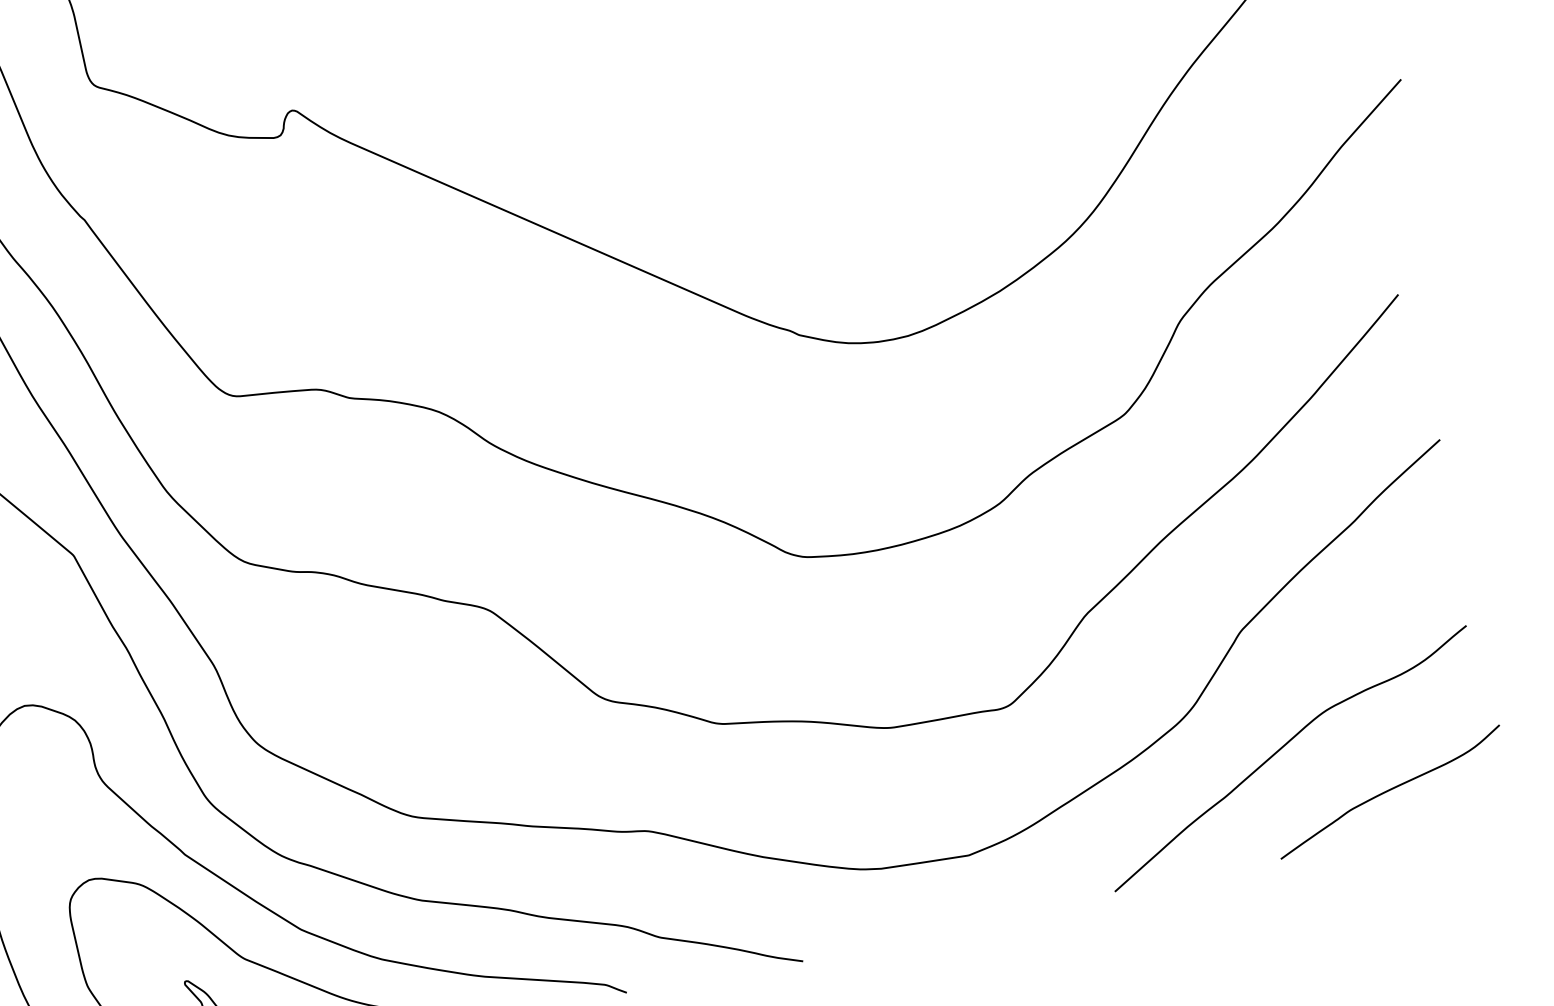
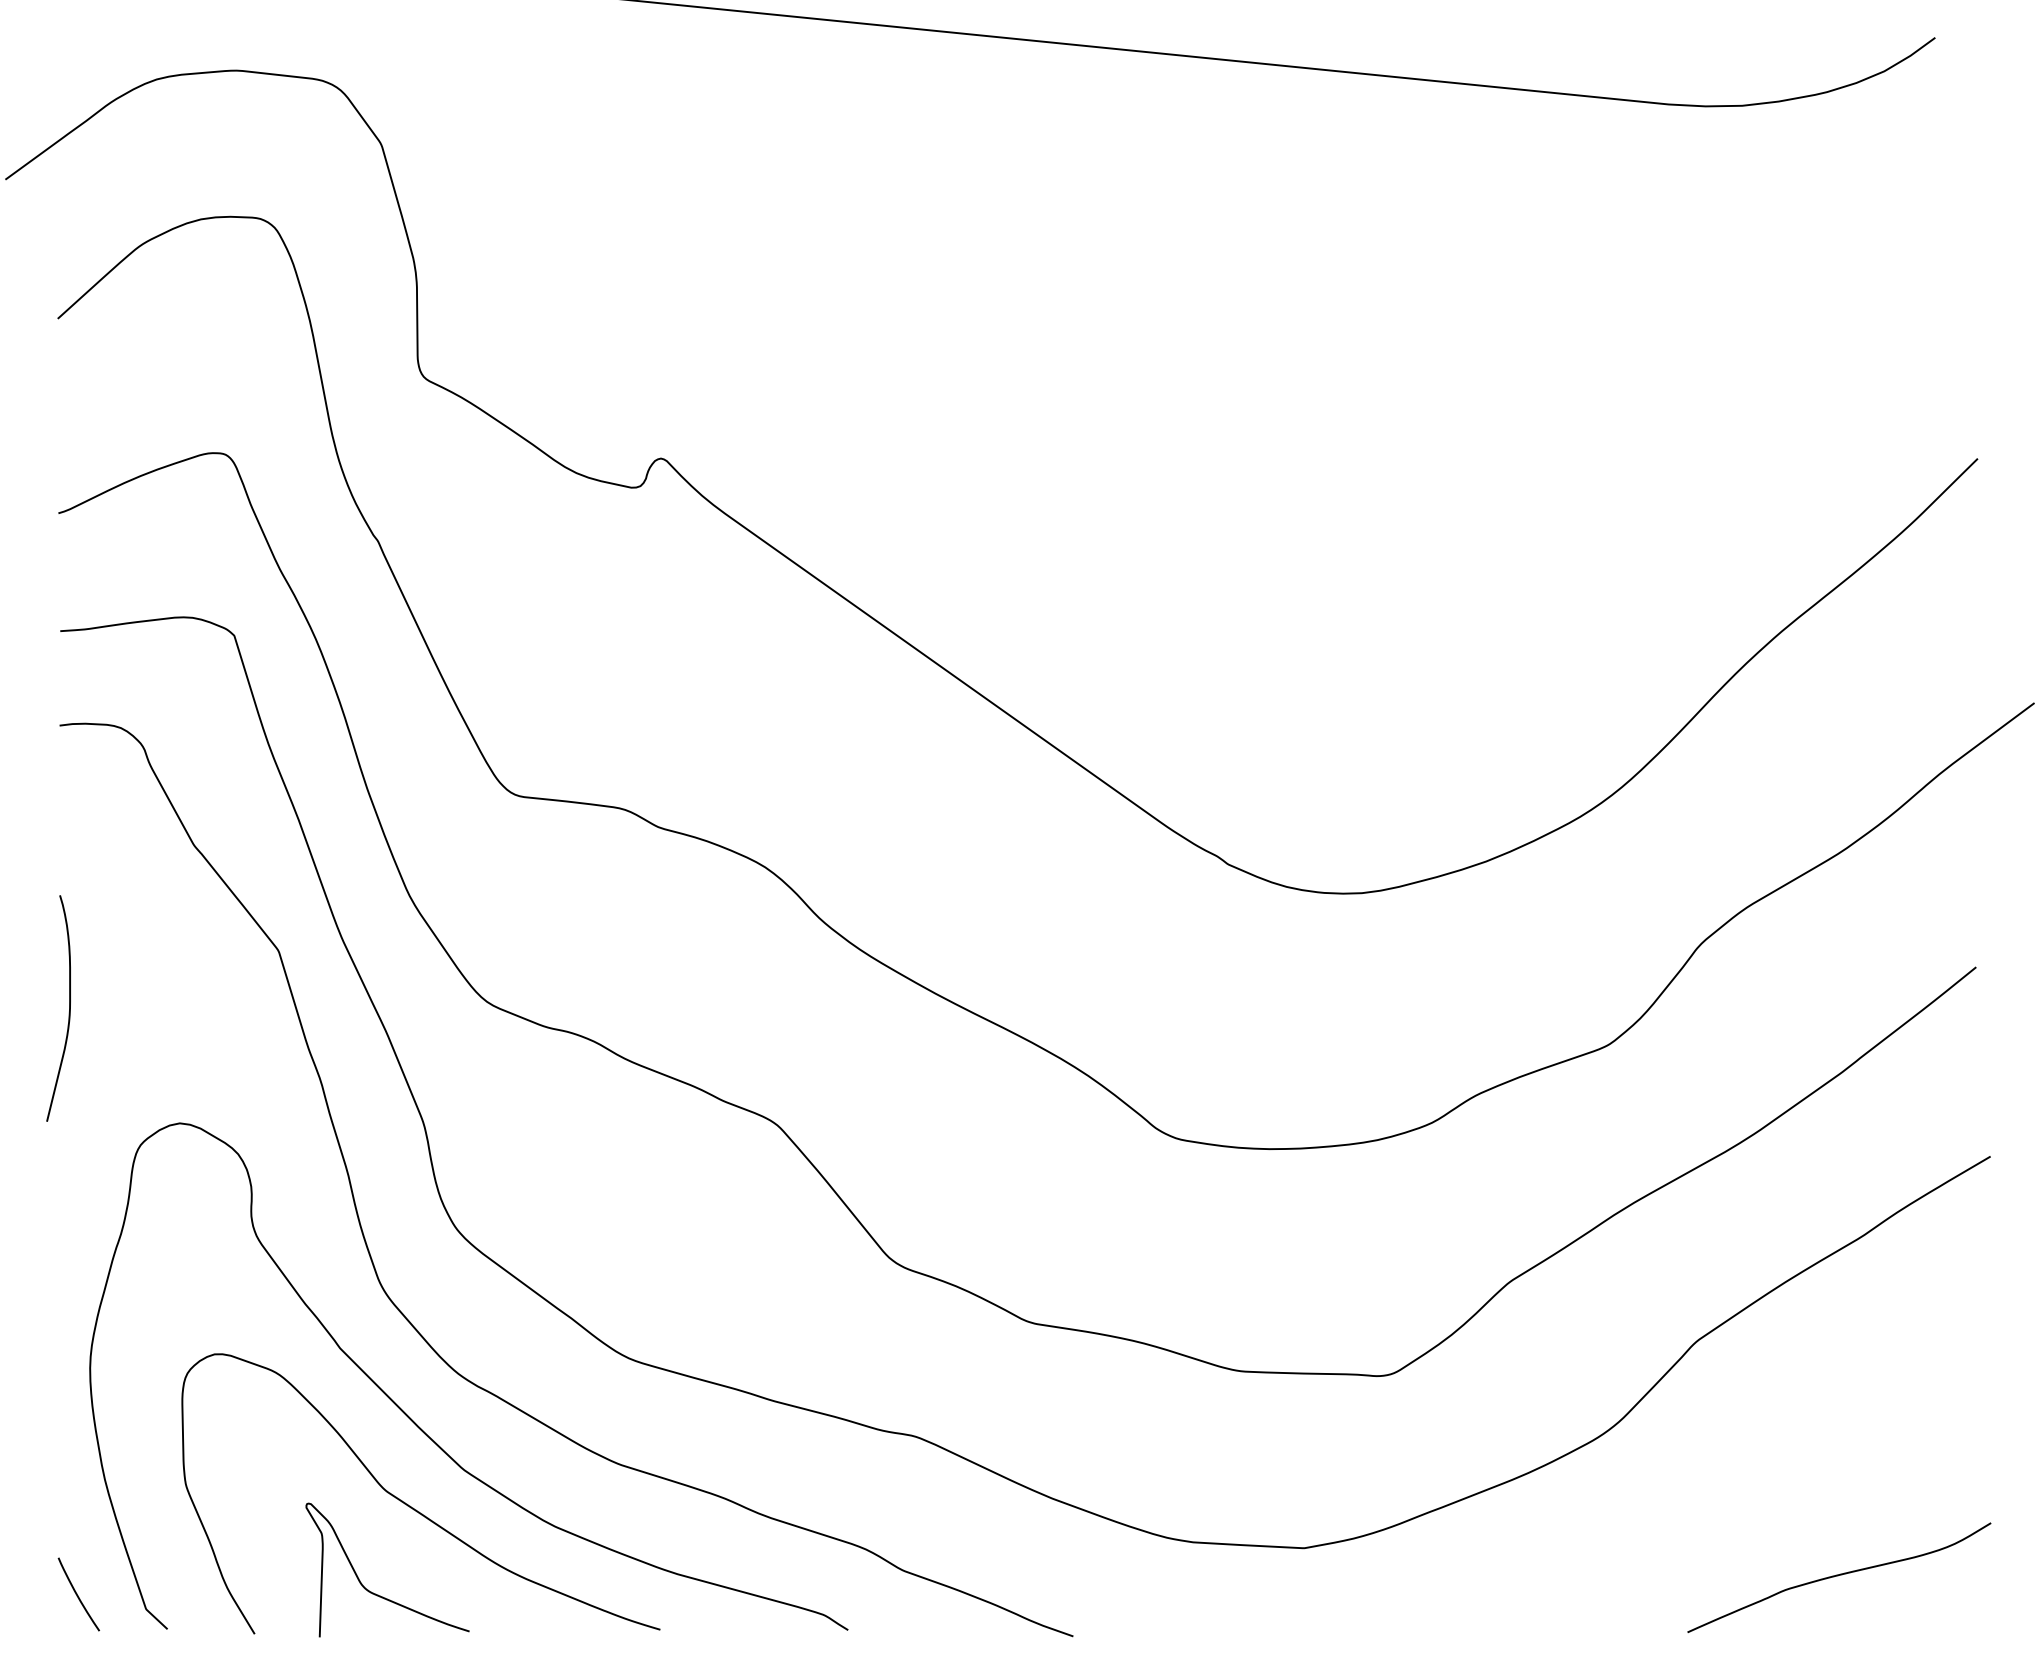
curve: (1280, 750) -> (1714, 1498), removed

